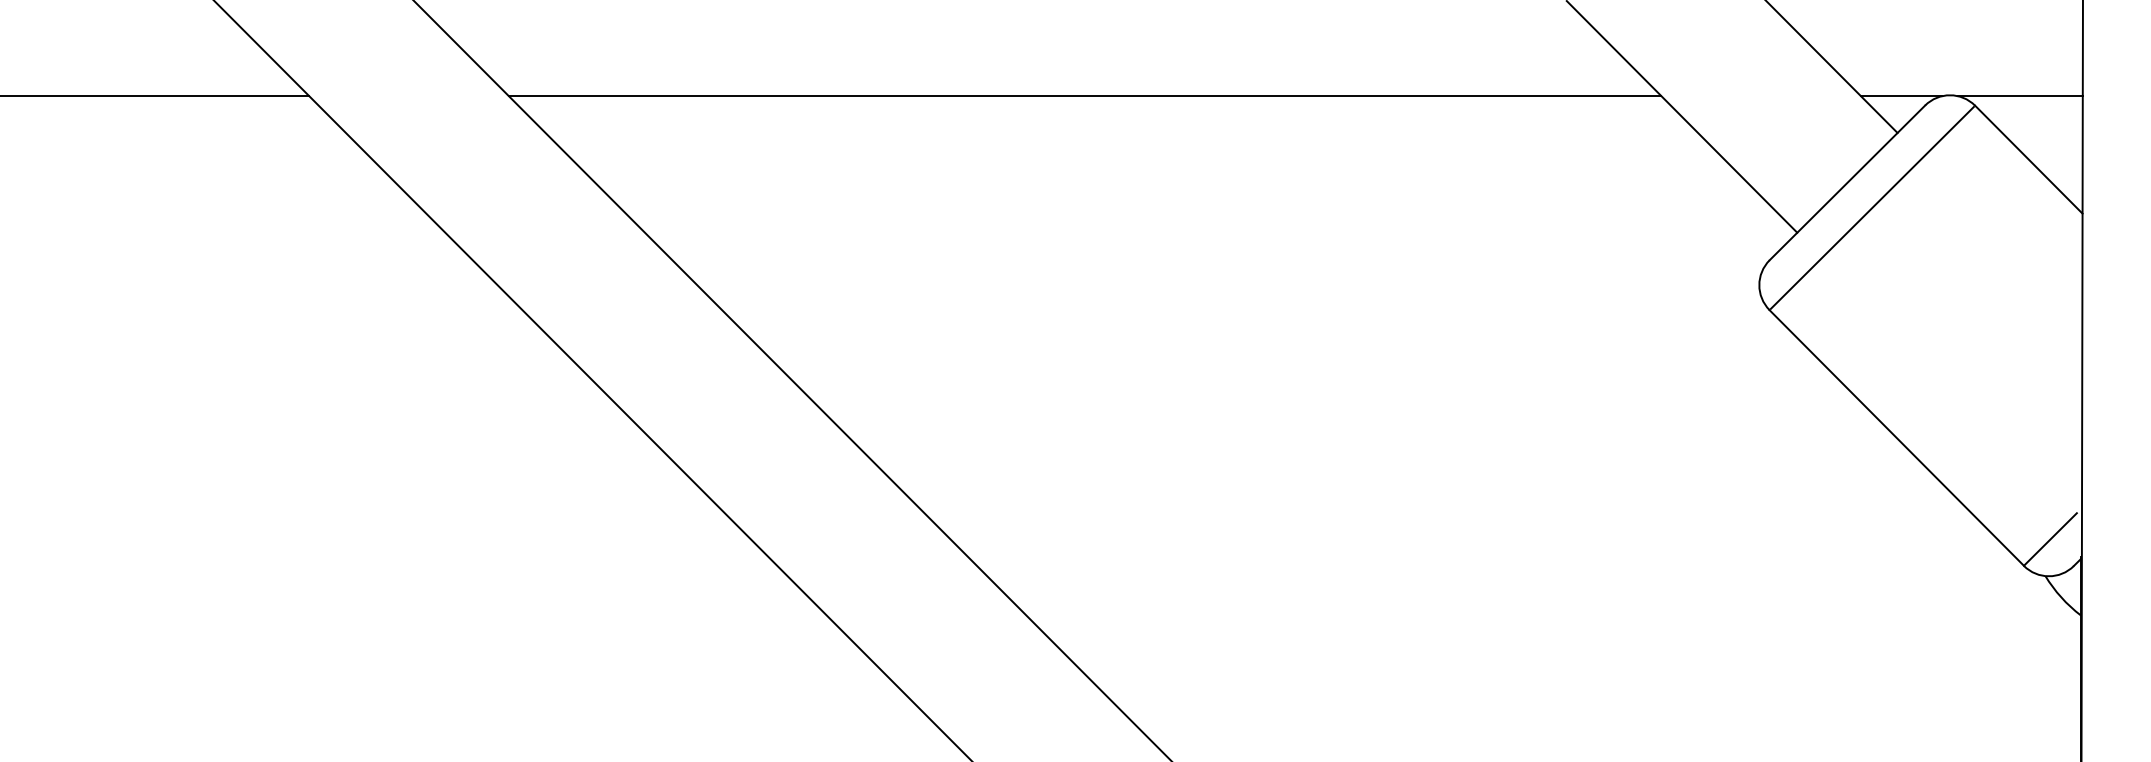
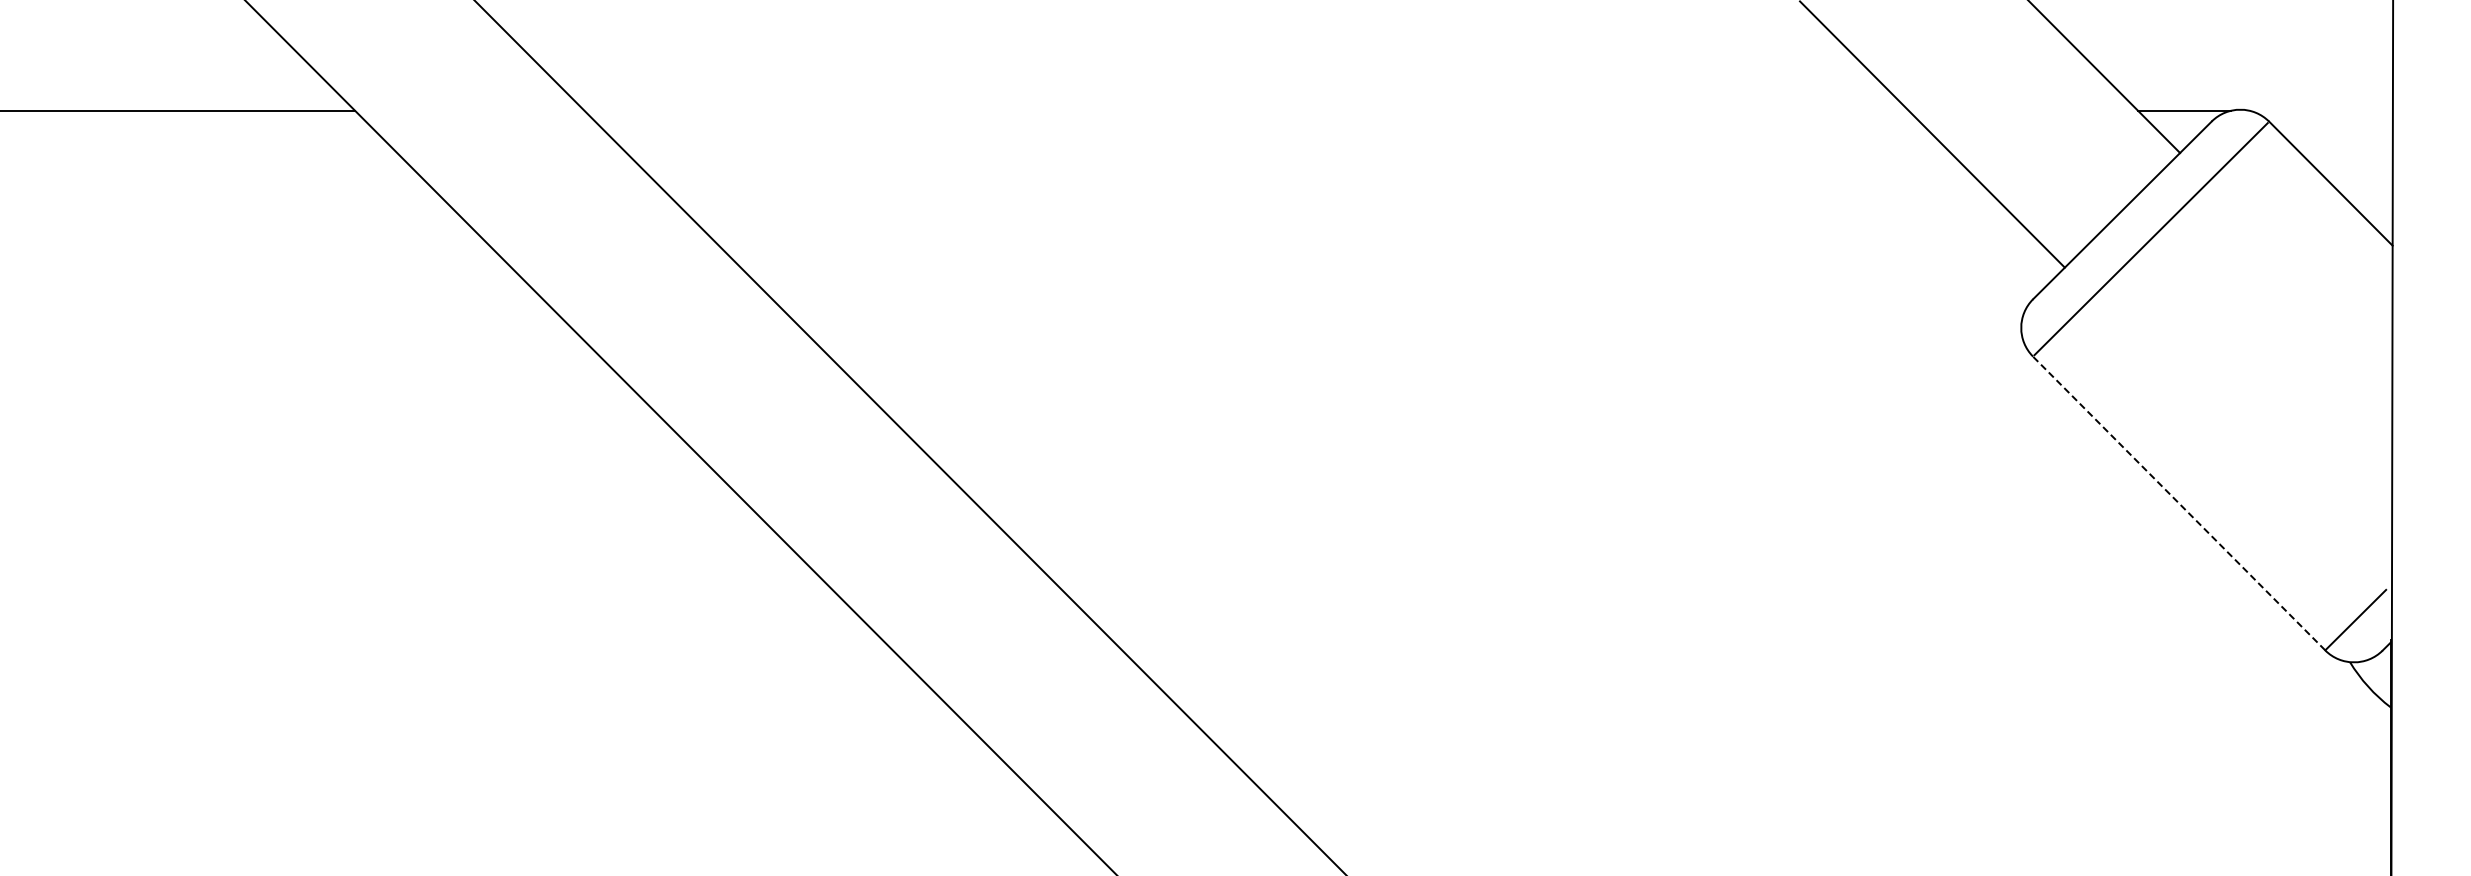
line: (1085, 95) -> (1246, 110), removed
line: (2019, 95) -> (2320, 110), removed
line: (1896, 438) -> (2178, 503), solid -> dashed

